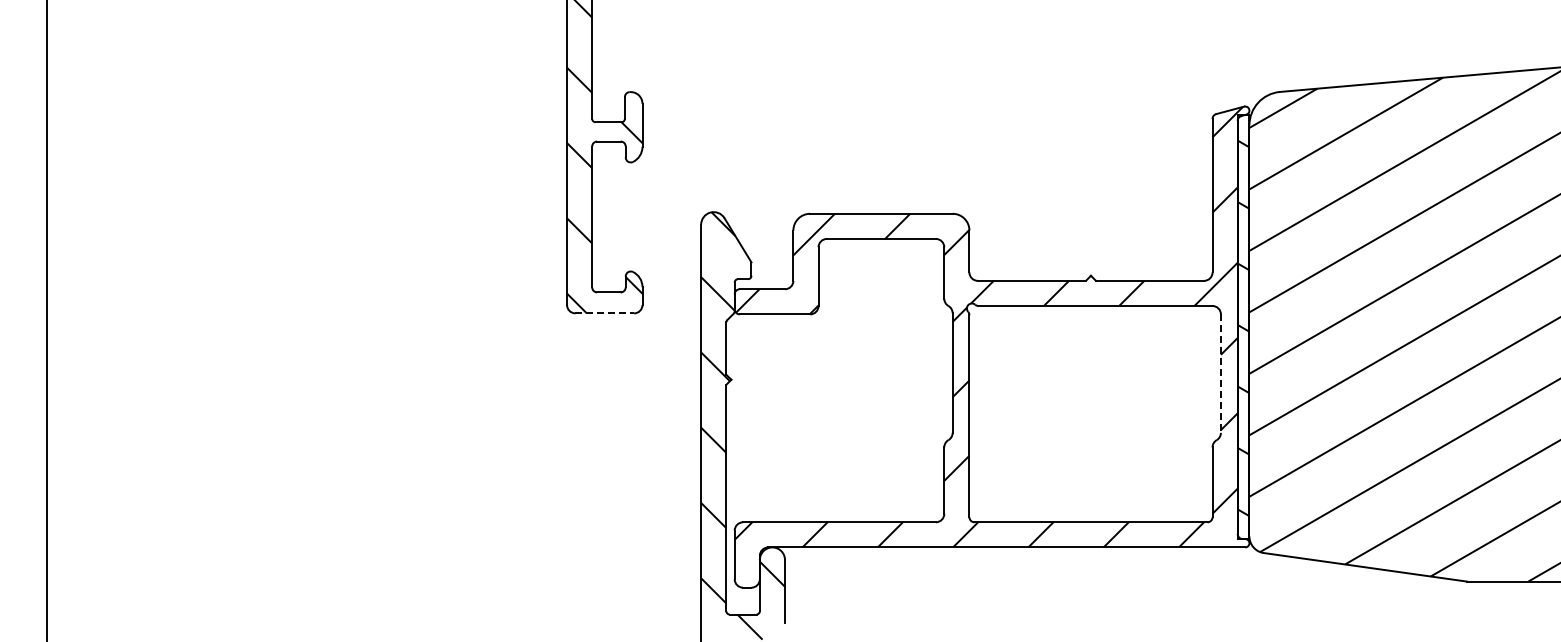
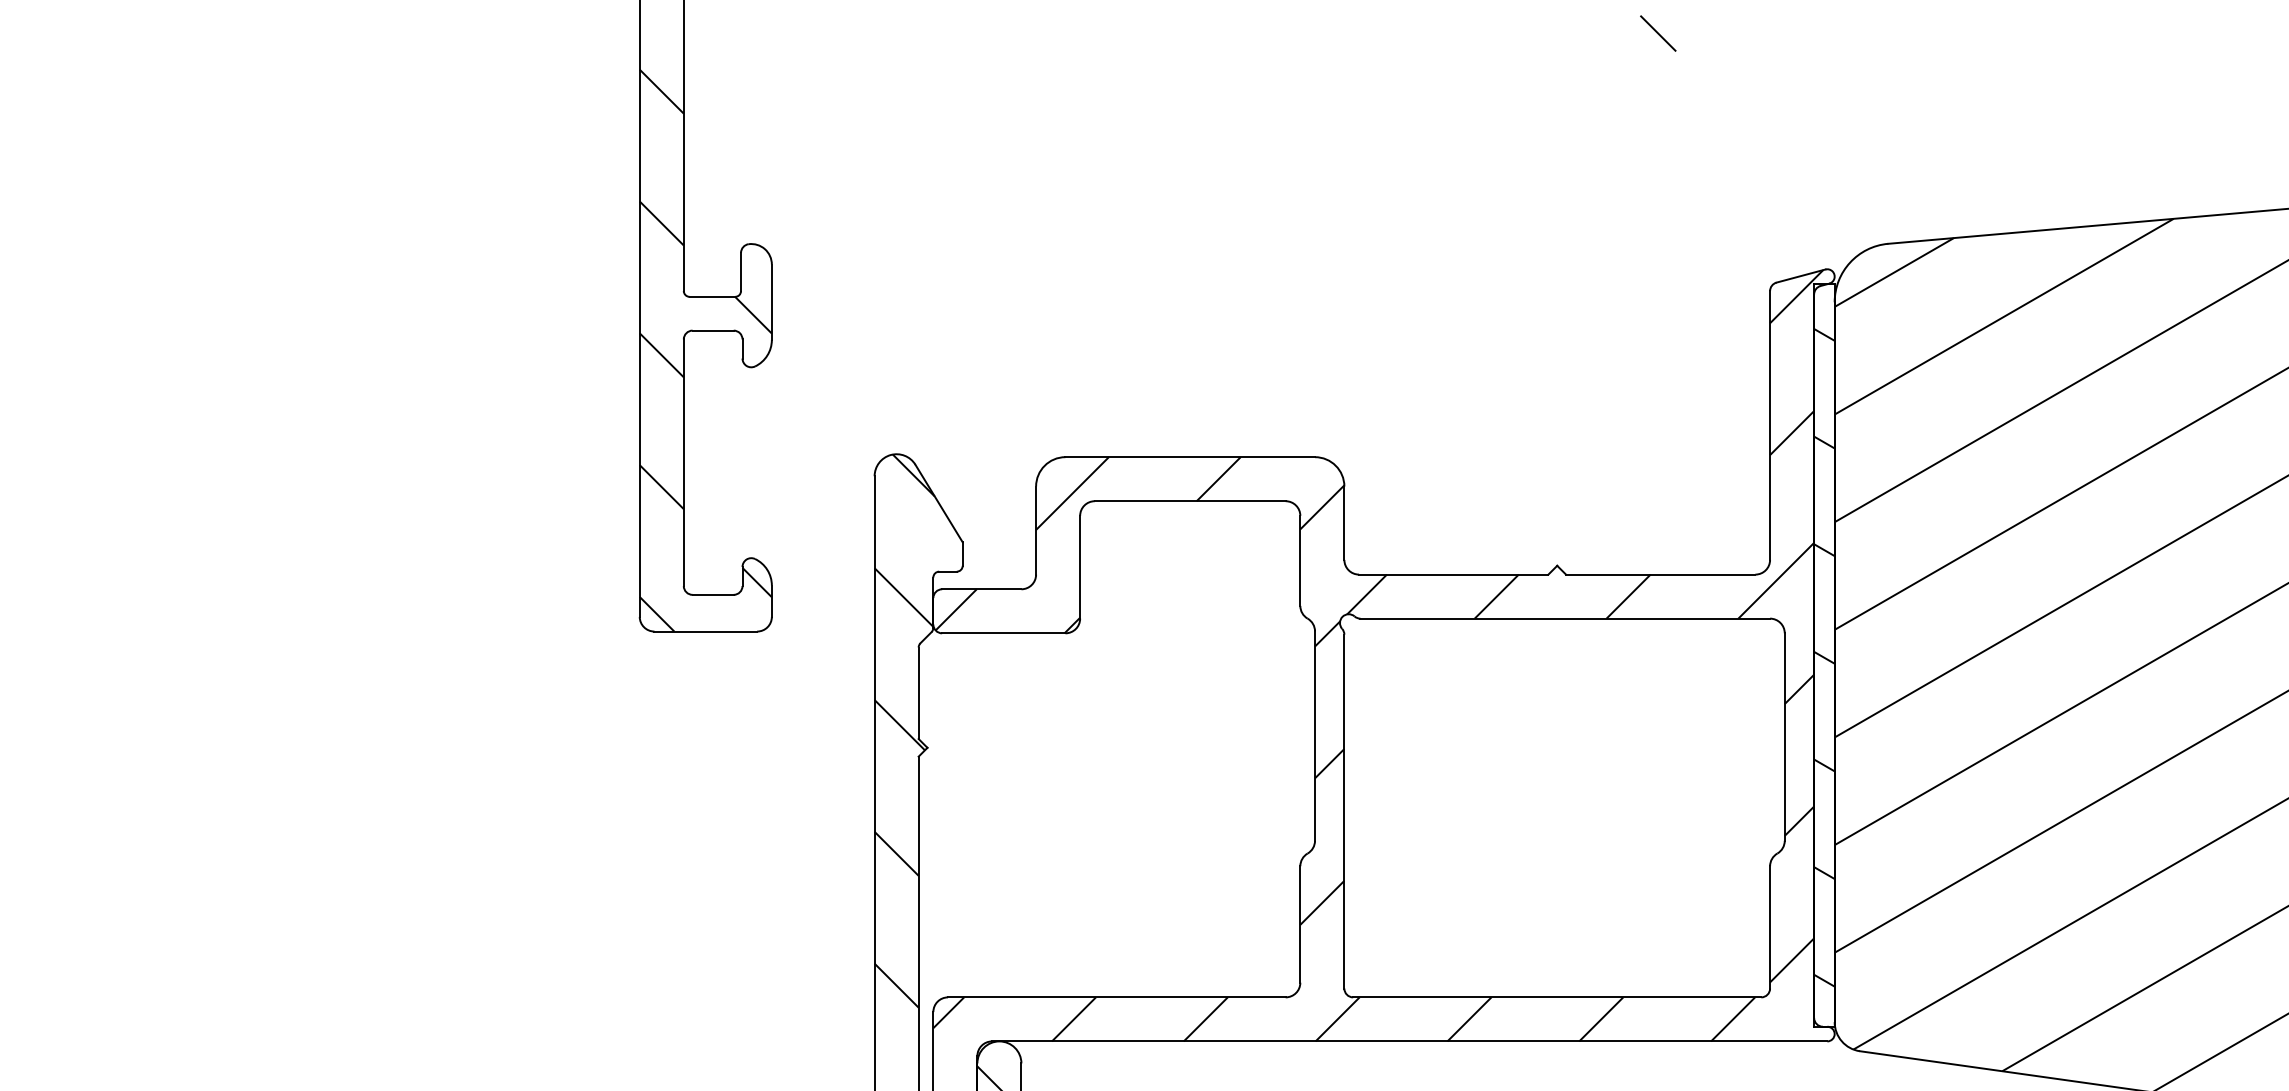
line: (605, 313) -> (707, 631), dashed -> solid
line: (1220, 374) -> (1784, 738), dashed -> solid

